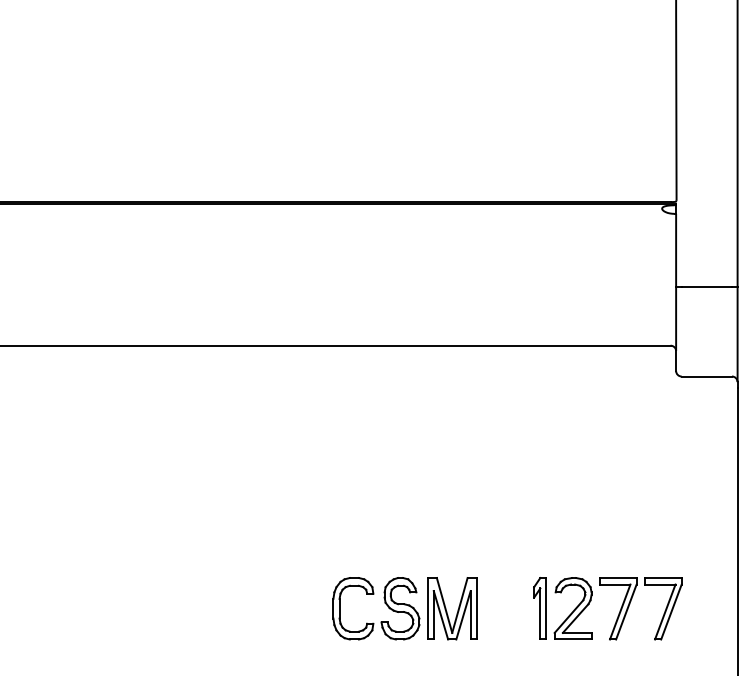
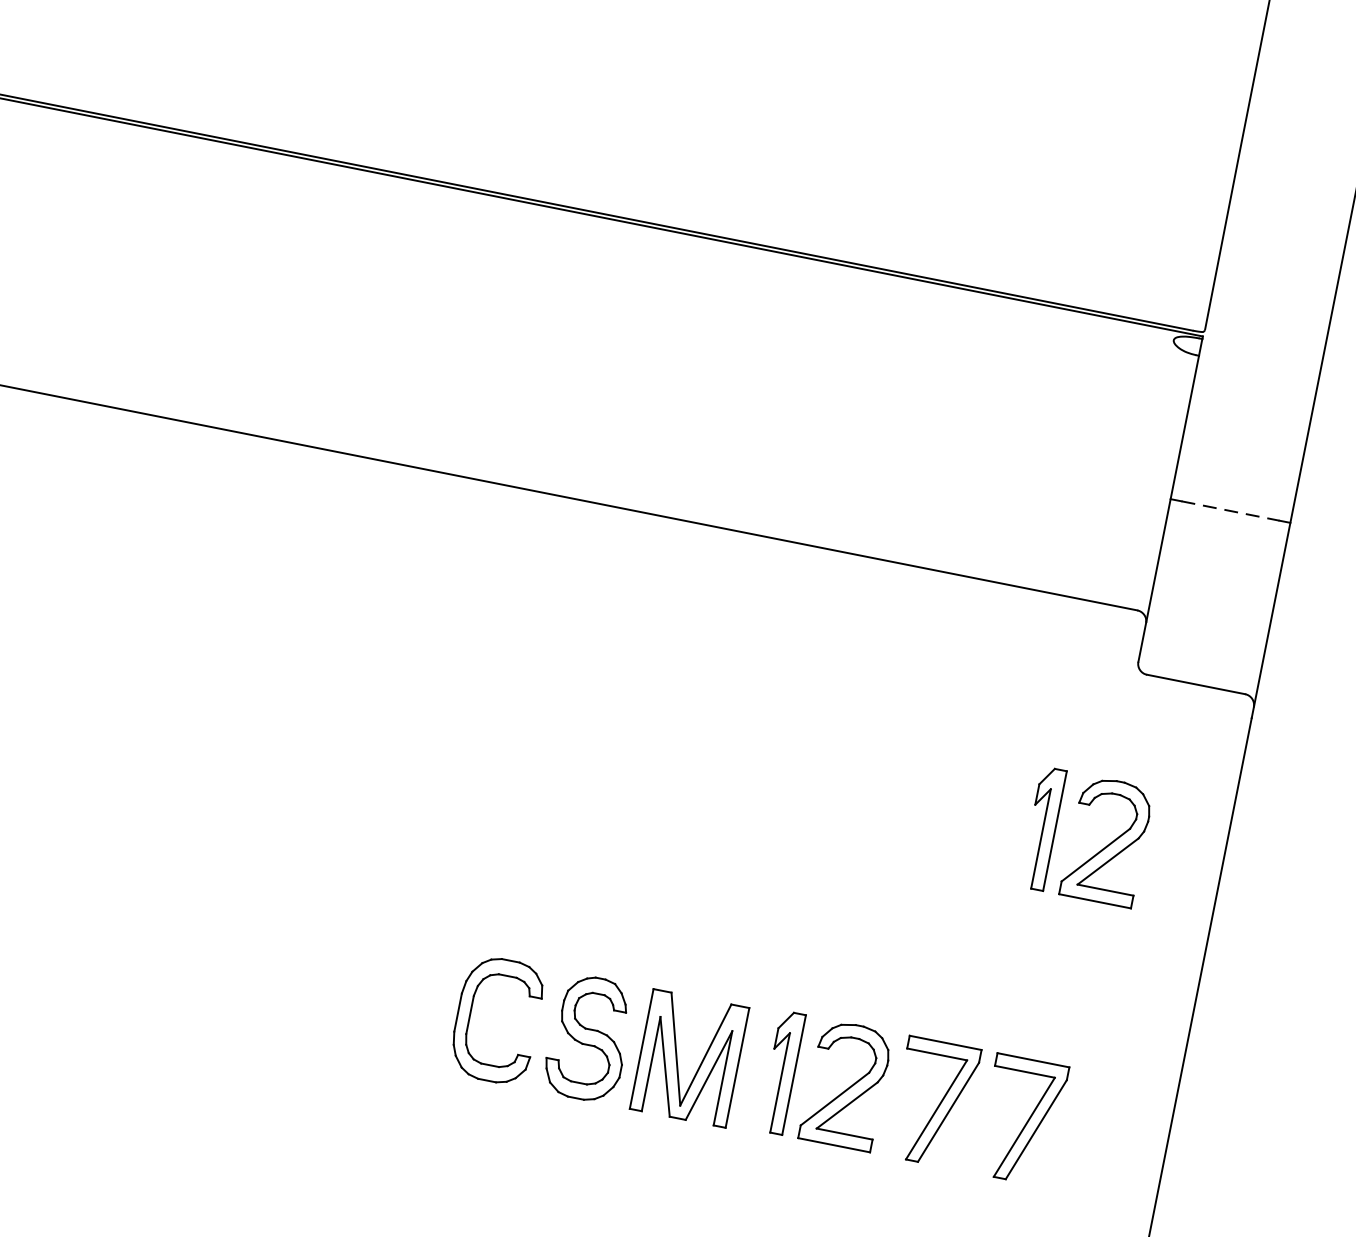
line: (707, 287) -> (1231, 511), solid -> dashed
part: (674, 468) -> (1097, 851), added
part: (404, 608) -> (596, 1039), moved

